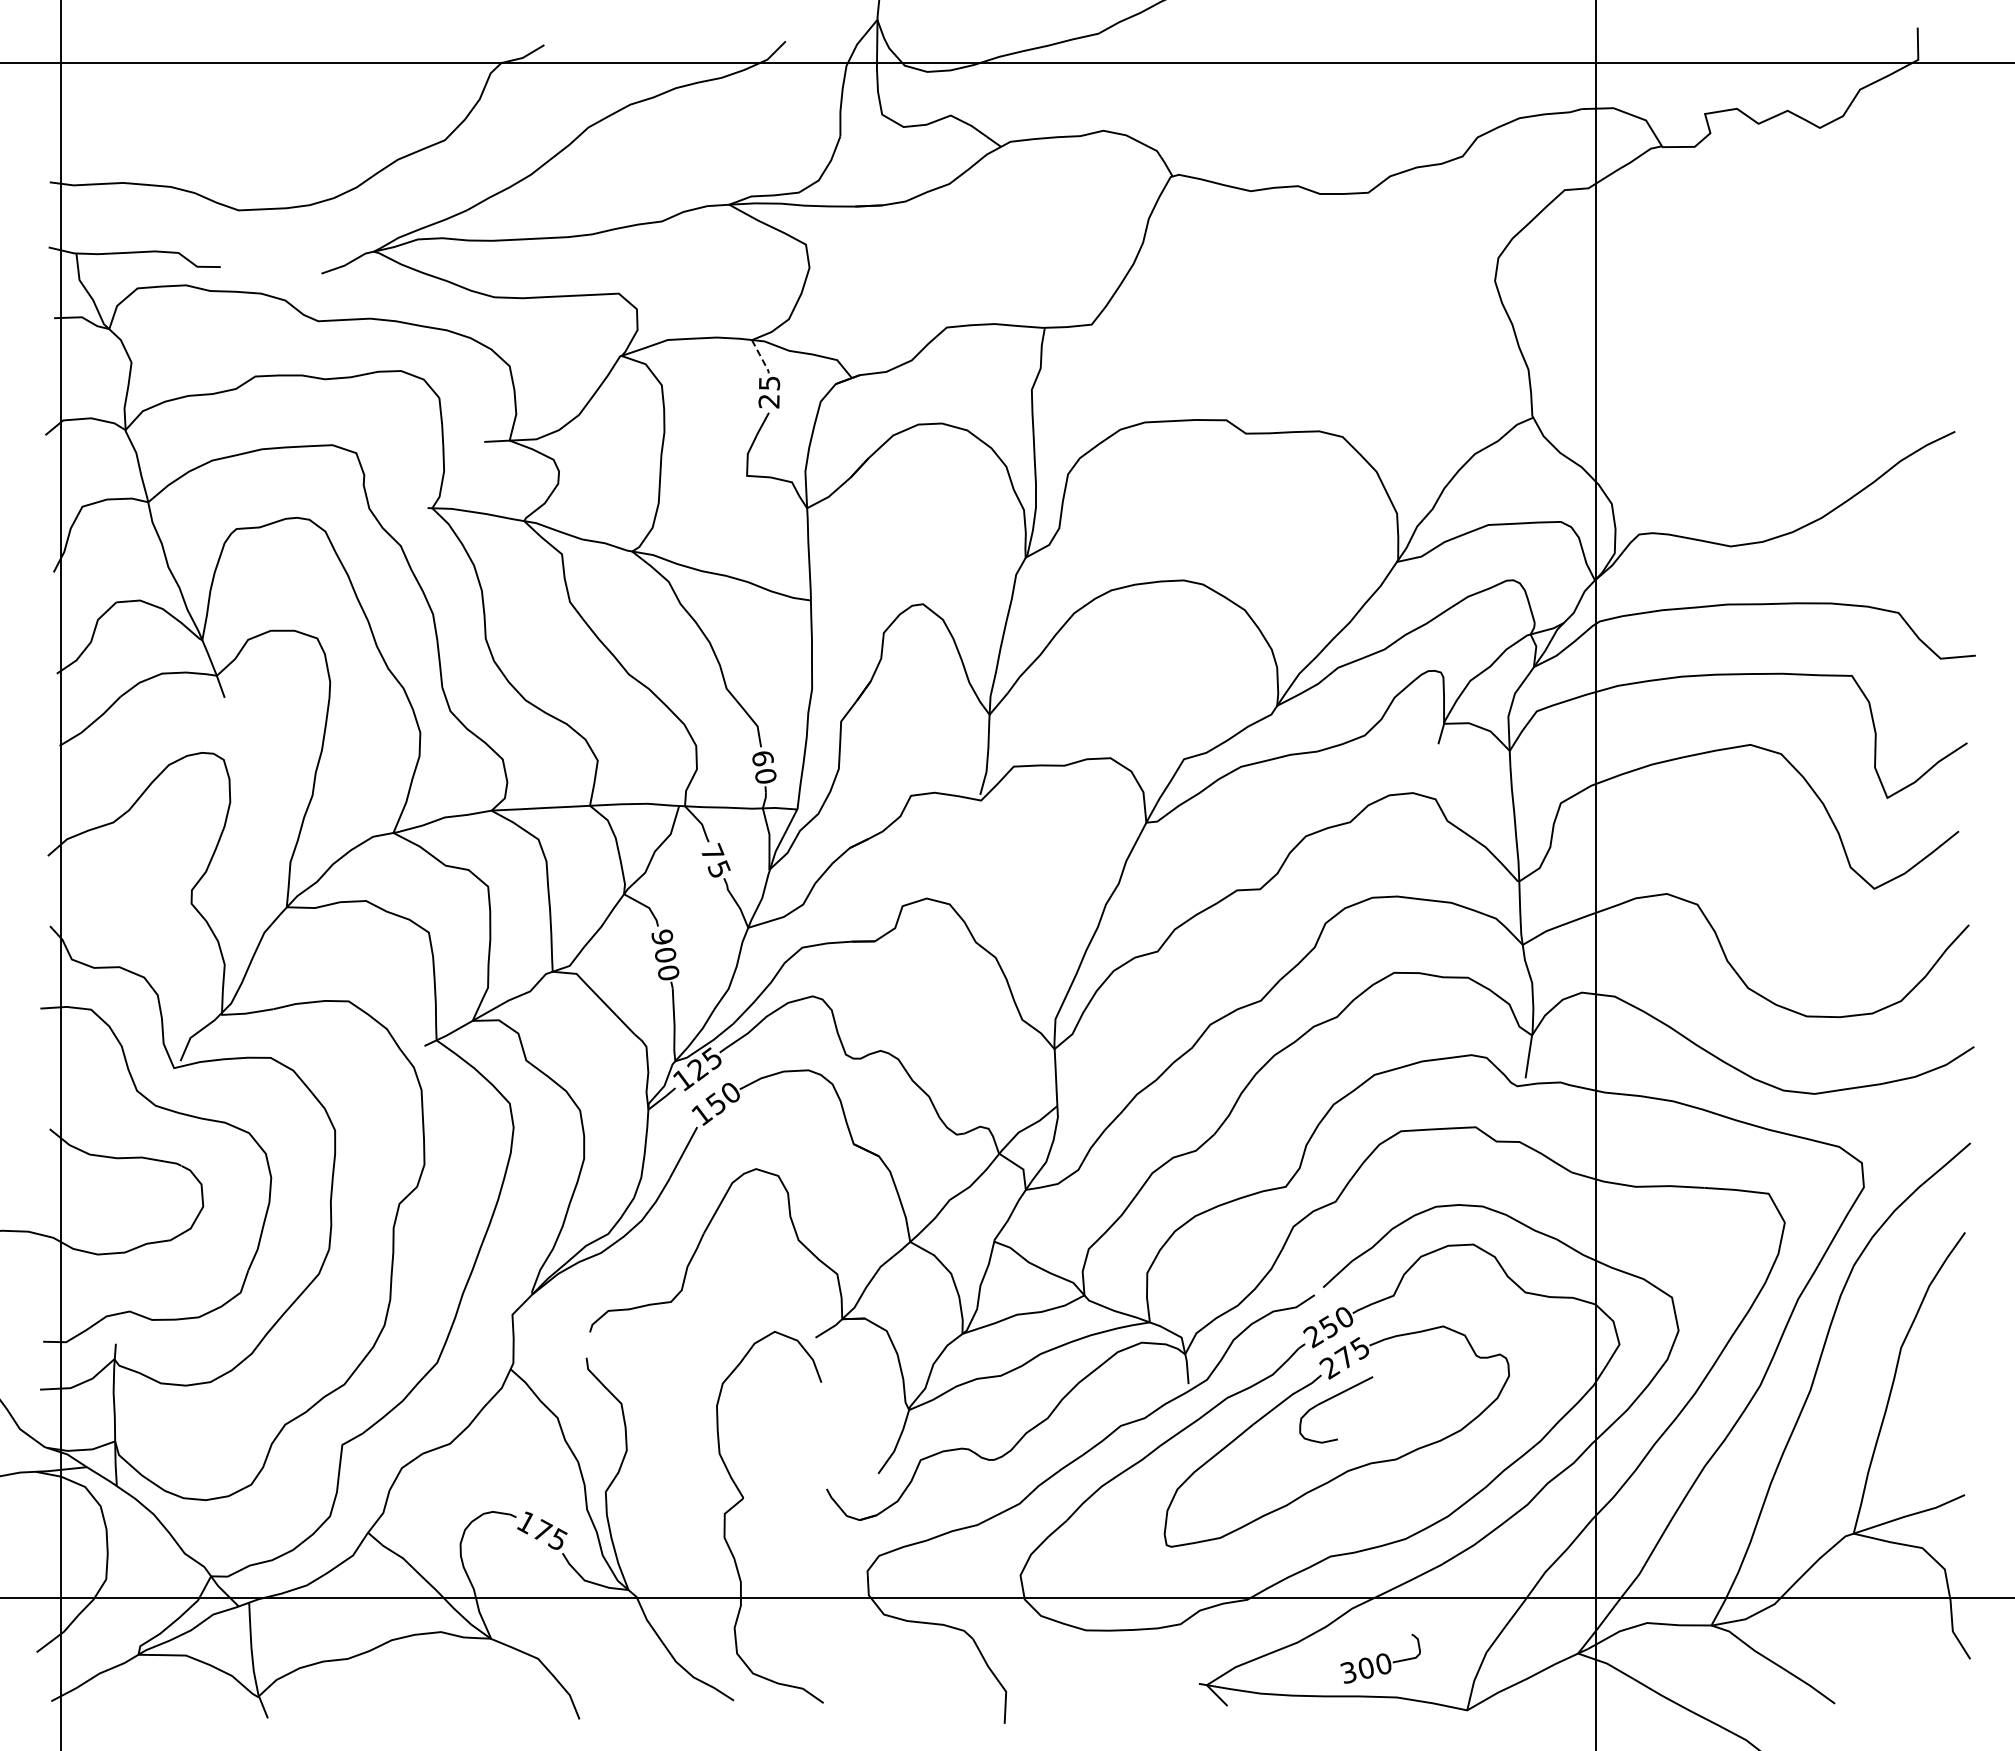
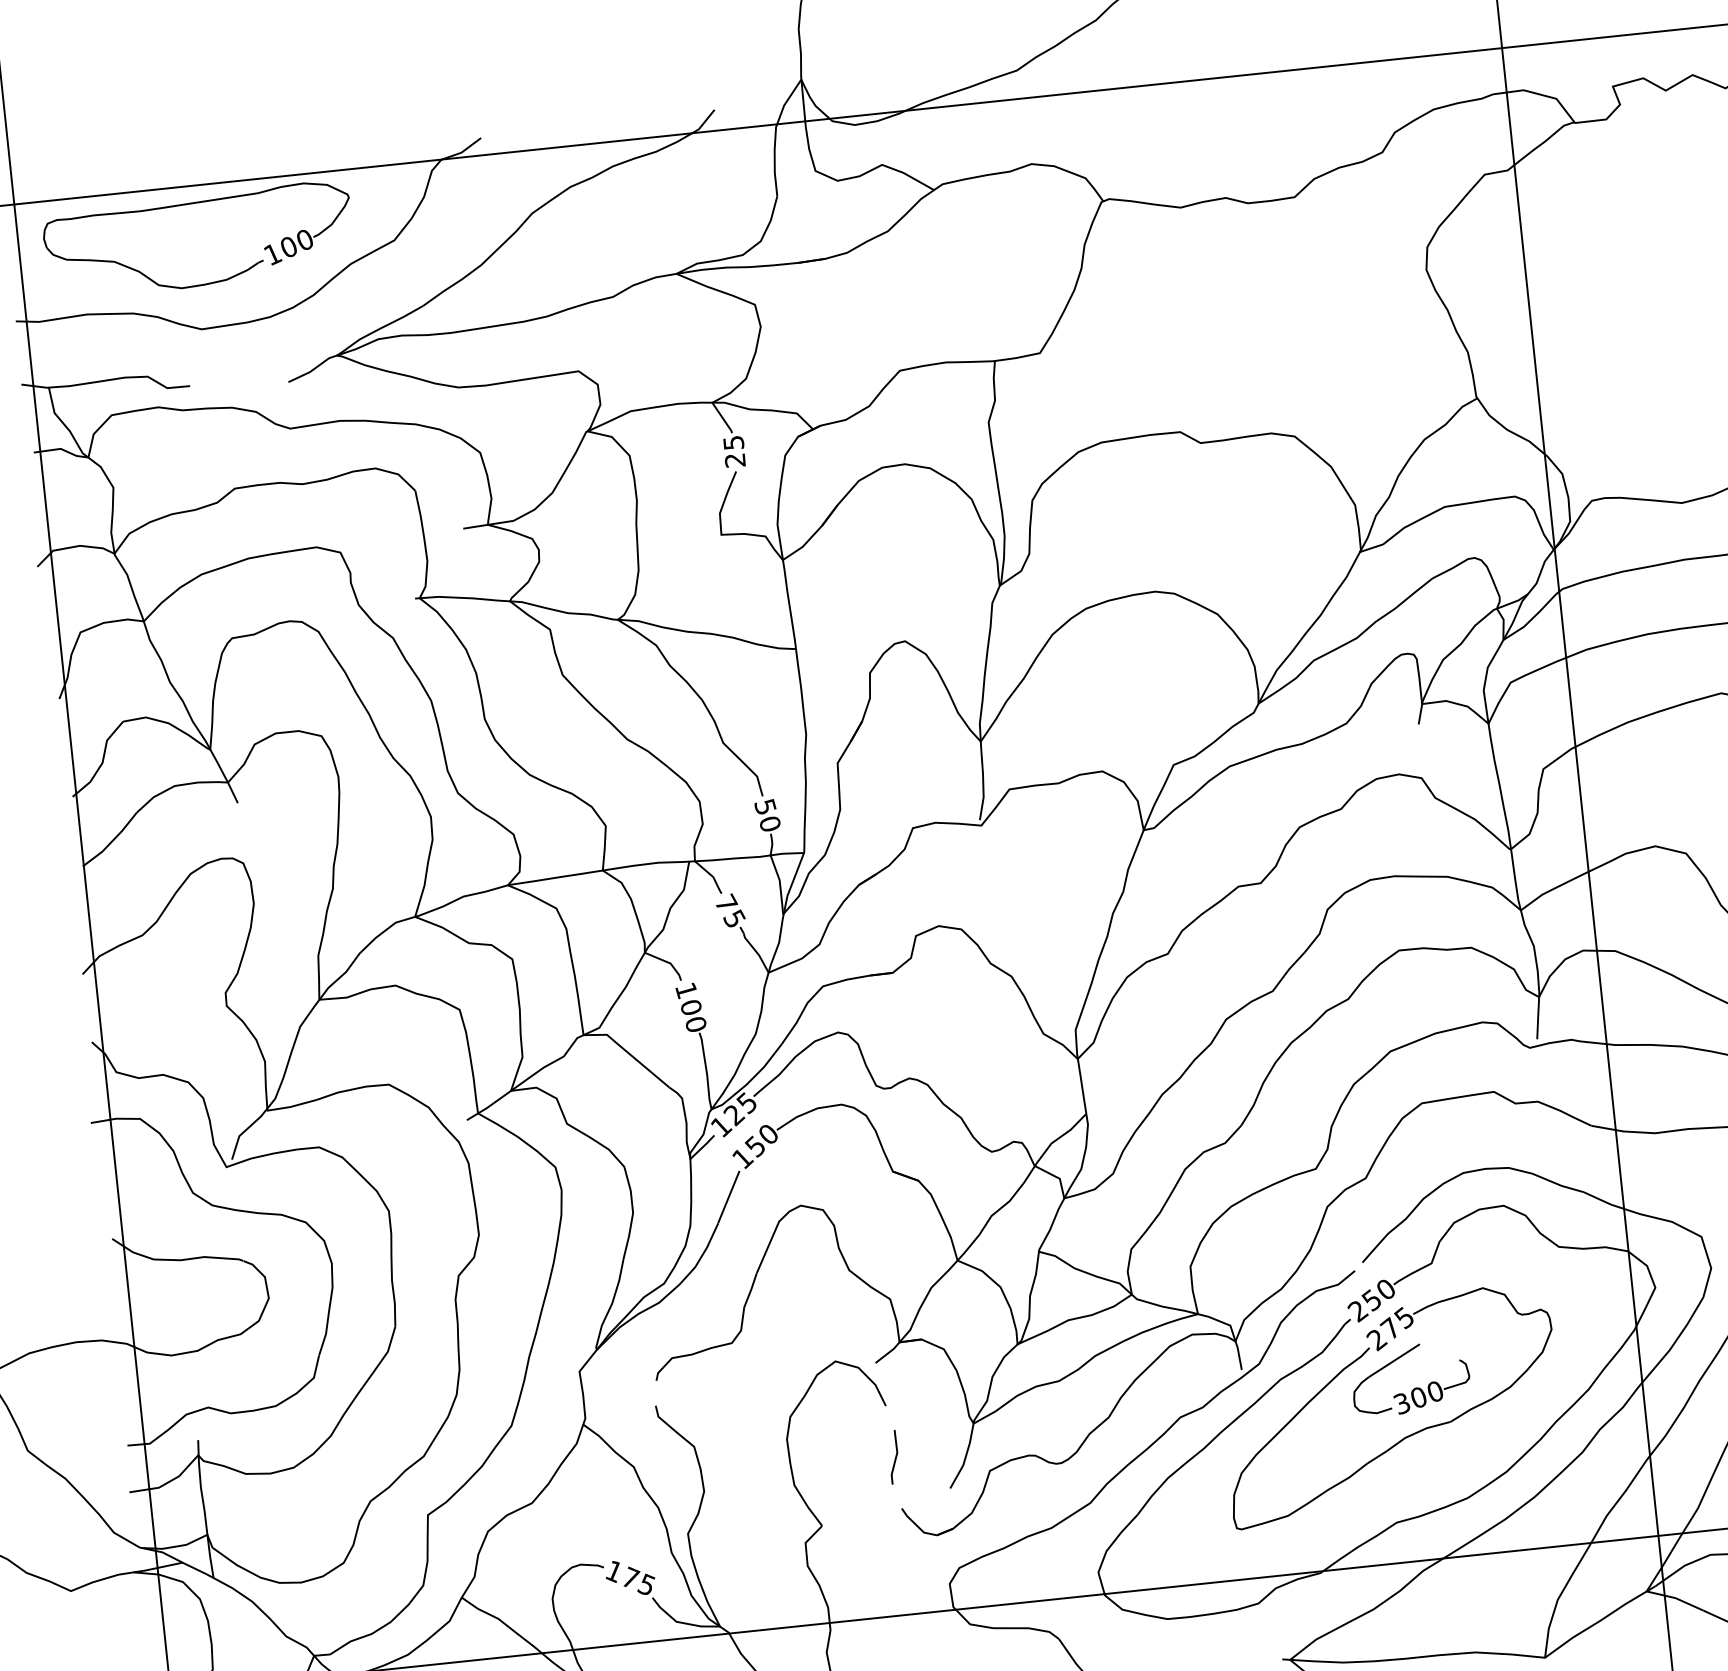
part: (244, 81) -> (194, 203), added
line: (761, 357) -> (723, 418), dashed -> solid
text: (762, 758) -> (765, 807), 60 -> 50
text: (662, 937) -> (686, 990), 900 -> 100
line: (825, 1435) -> (895, 1456), added
part: (1380, 1658) -> (1431, 1386), moved

